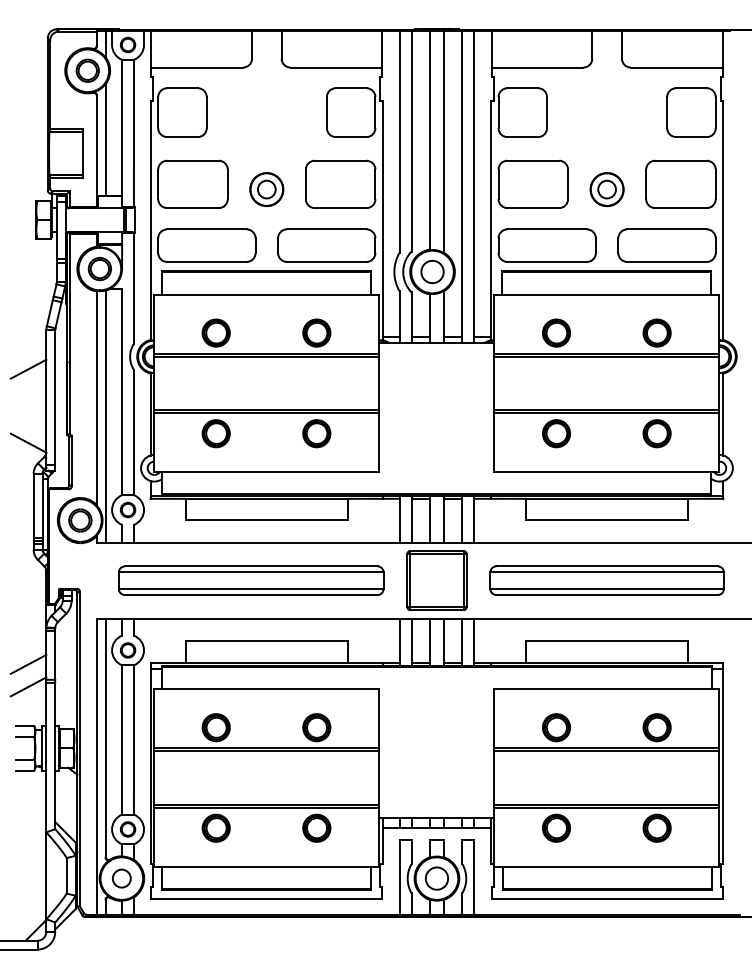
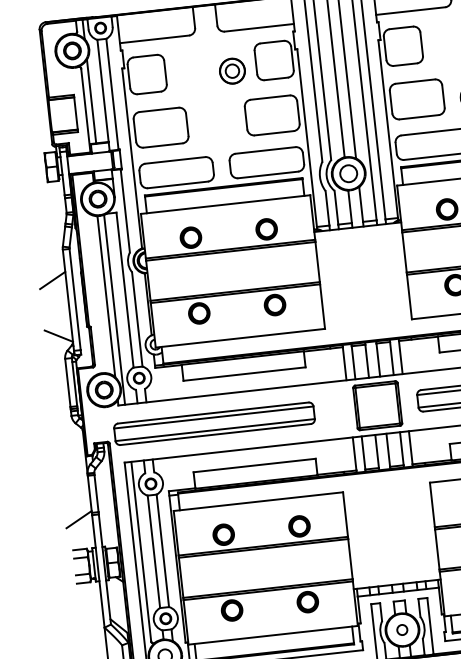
part: (266, 189) -> (232, 71), moved
part: (251, 580) -> (214, 423), moved
line: (28, 663) -> (77, 502), removed
circle: (436, 878) -> (402, 630), size x0.6

